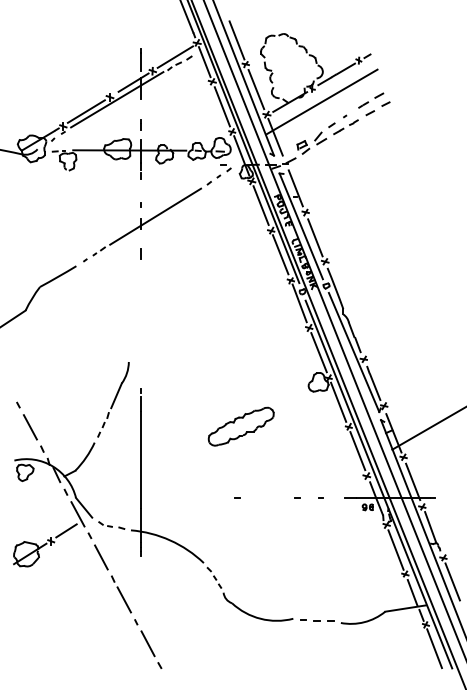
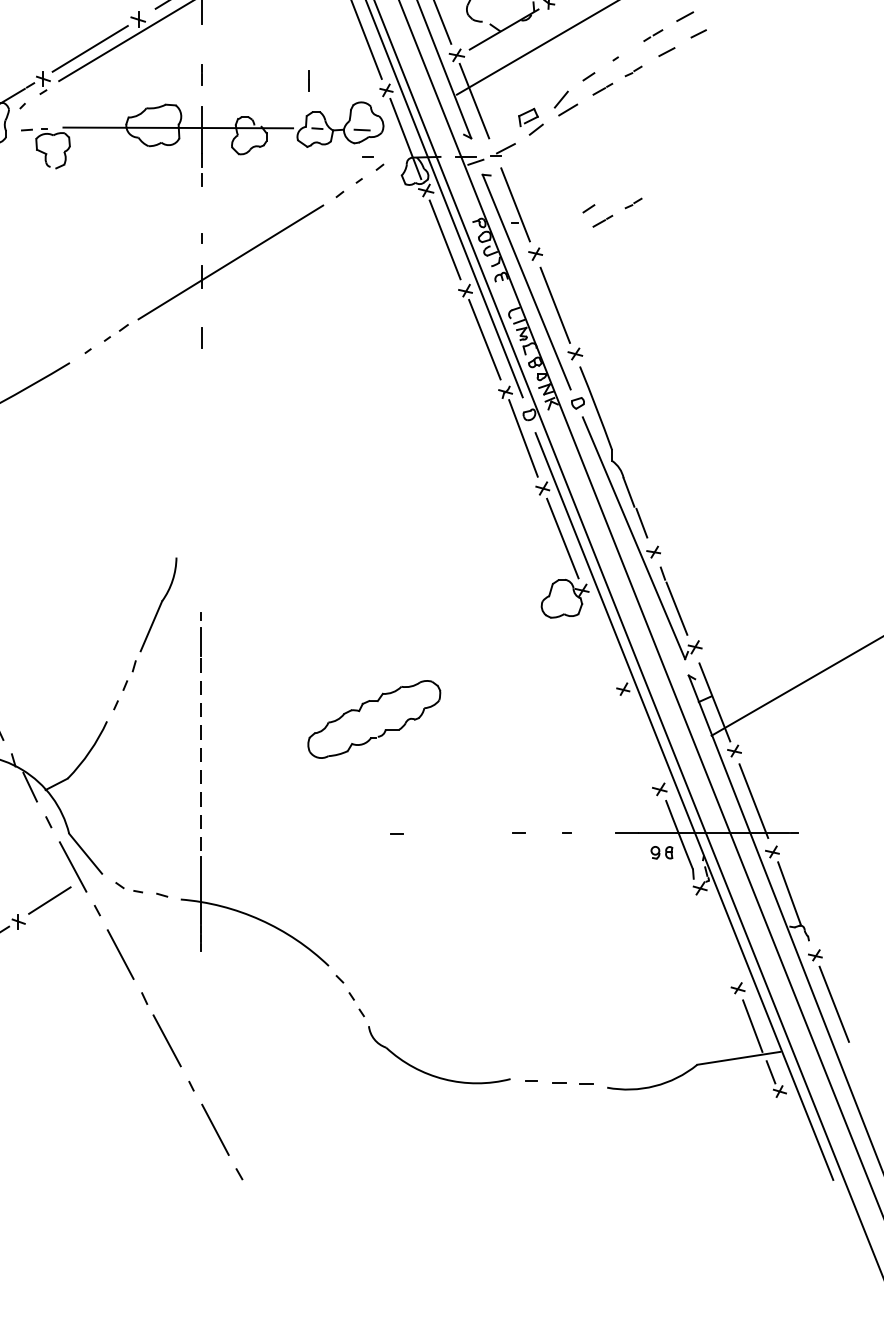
line: (193, 127) -> (307, 81), added
part: (343, 191) -> (612, 211), added
line: (338, 401) -> (602, 637), removed
part: (240, 426) -> (372, 719), moved
line: (357, 451) -> (640, 739), removed
line: (140, 460) -> (200, 757), solid -> dashed
line: (395, 549) -> (718, 938), removed
line: (434, 648) -> (797, 1139), removed

